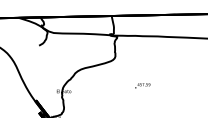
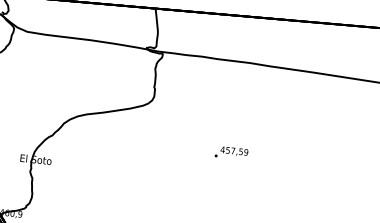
text: (142, 85) -> (231, 152), moved

